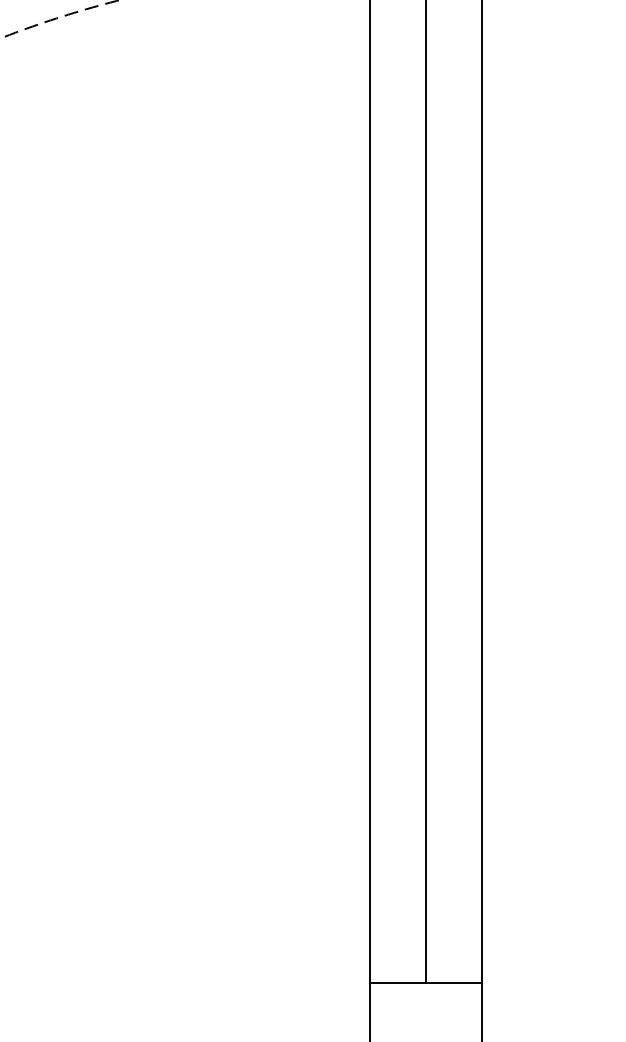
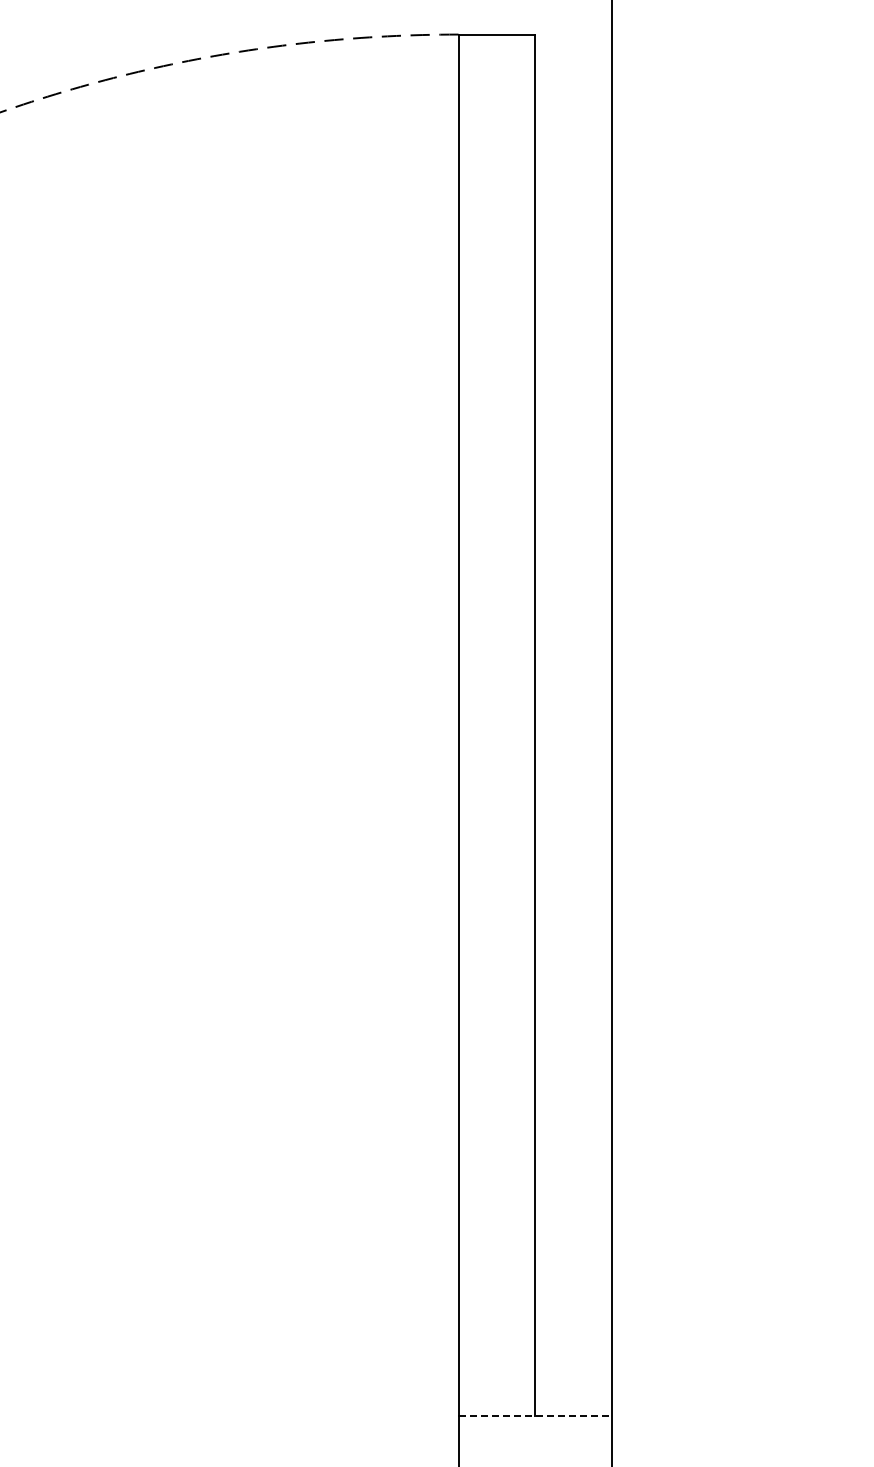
line: (426, 983) -> (535, 1415), solid -> dashed

